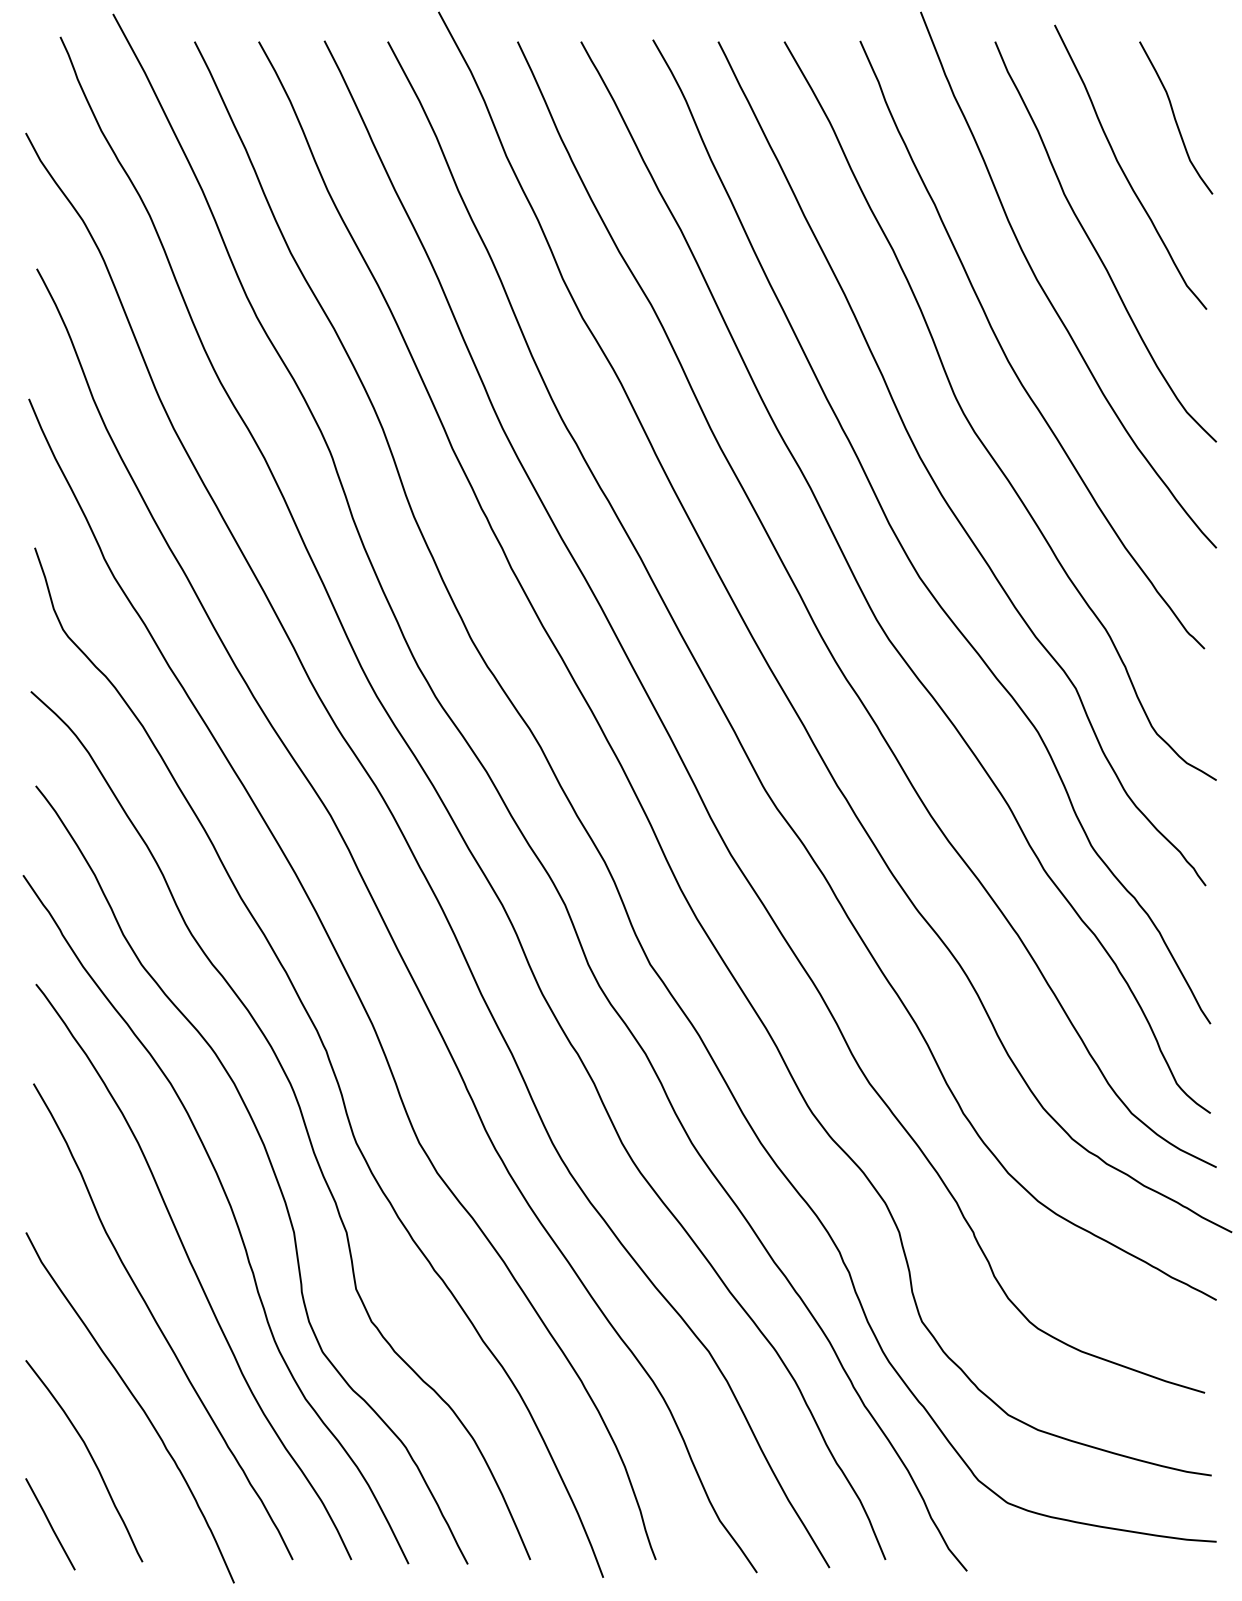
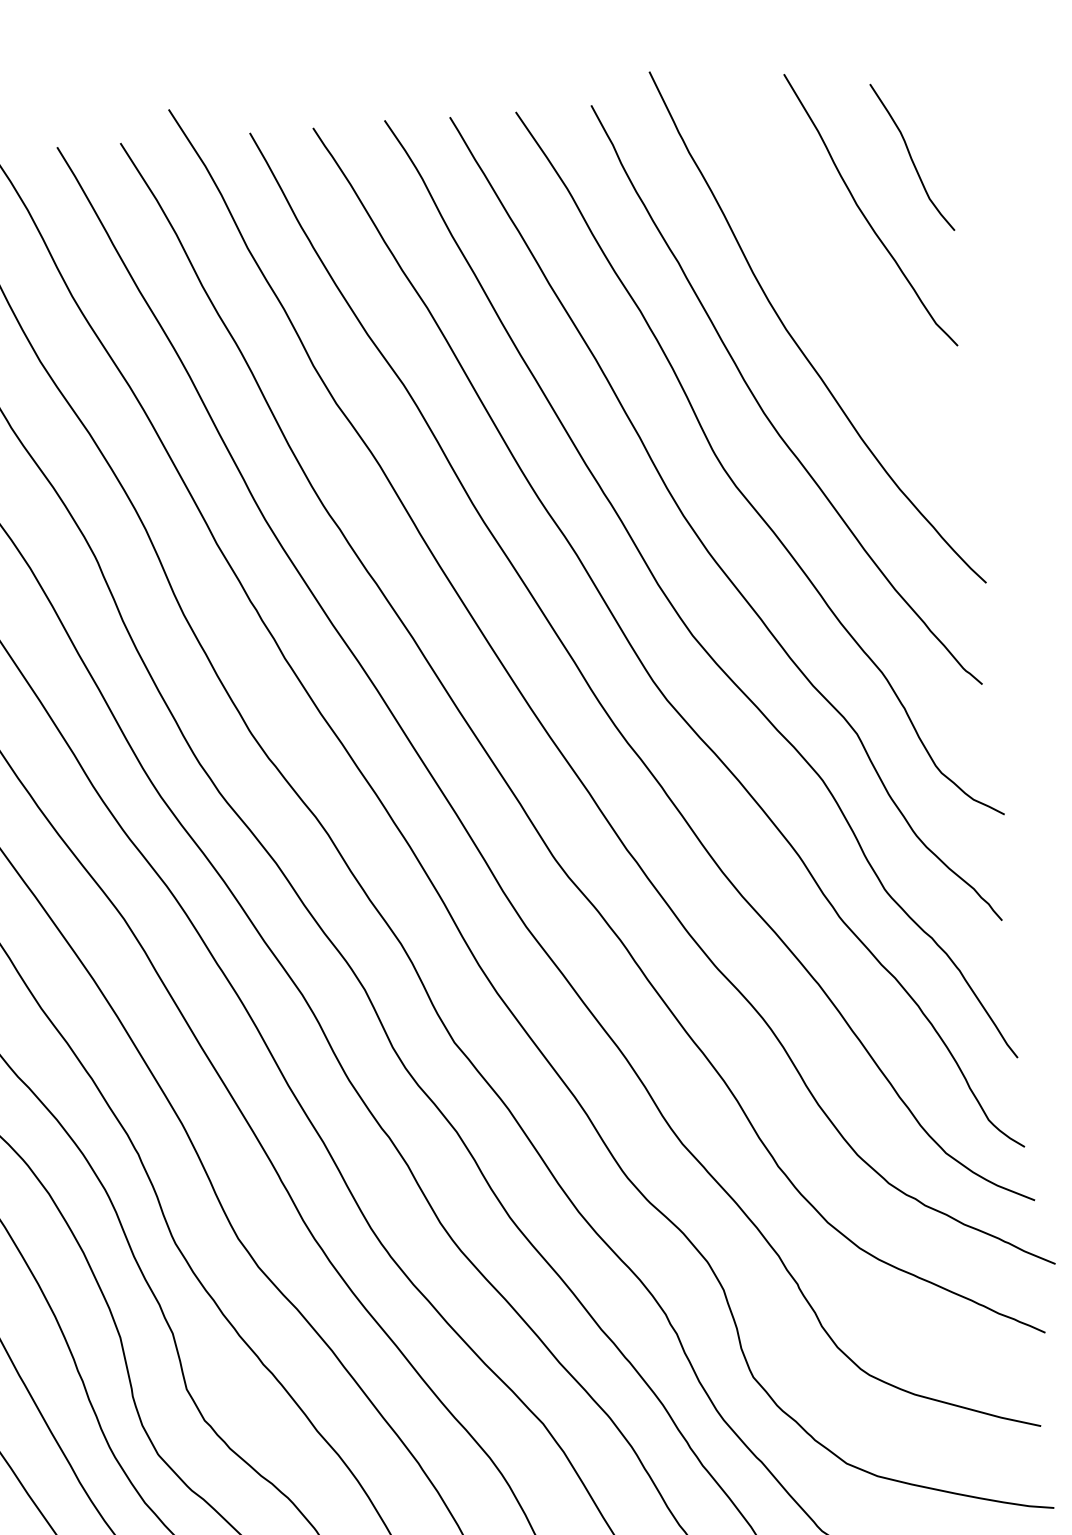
curve: (1095, 247) -> (842, 292), removed

